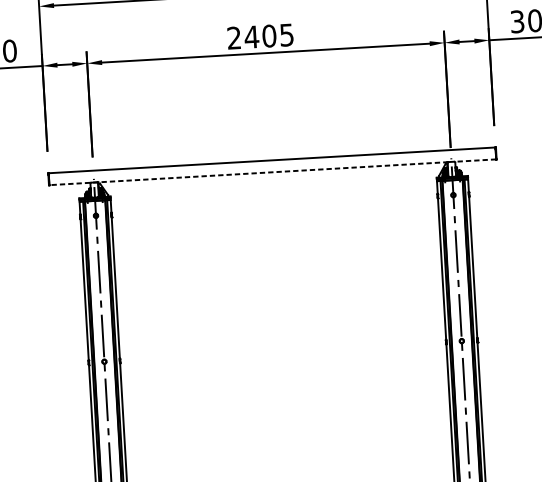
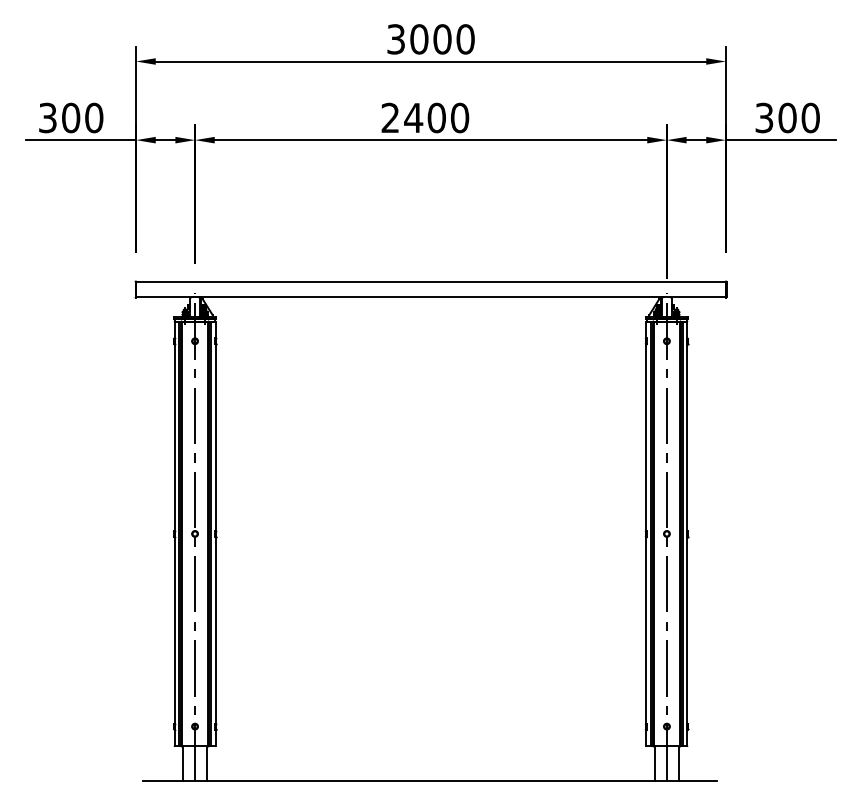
text: (287, 34) -> (460, 117), 2405 -> 2400
line: (475, 160) -> (698, 297), dashed -> solid
line: (248, 173) -> (398, 297), dashed -> solid

